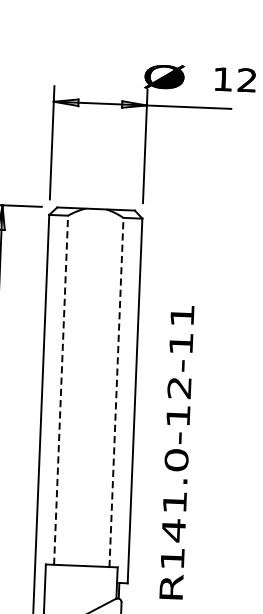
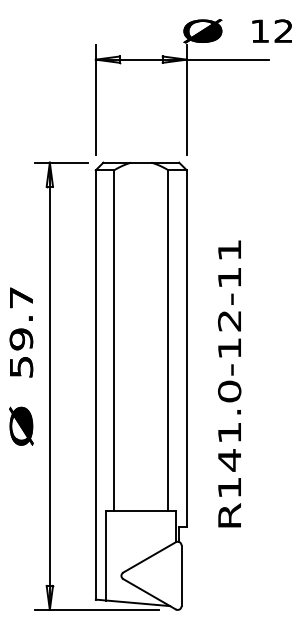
line: (61, 389) -> (114, 340), dashed -> solid
line: (116, 392) -> (168, 340), dashed -> solid
text: (176, 451) -> (229, 383), moved

